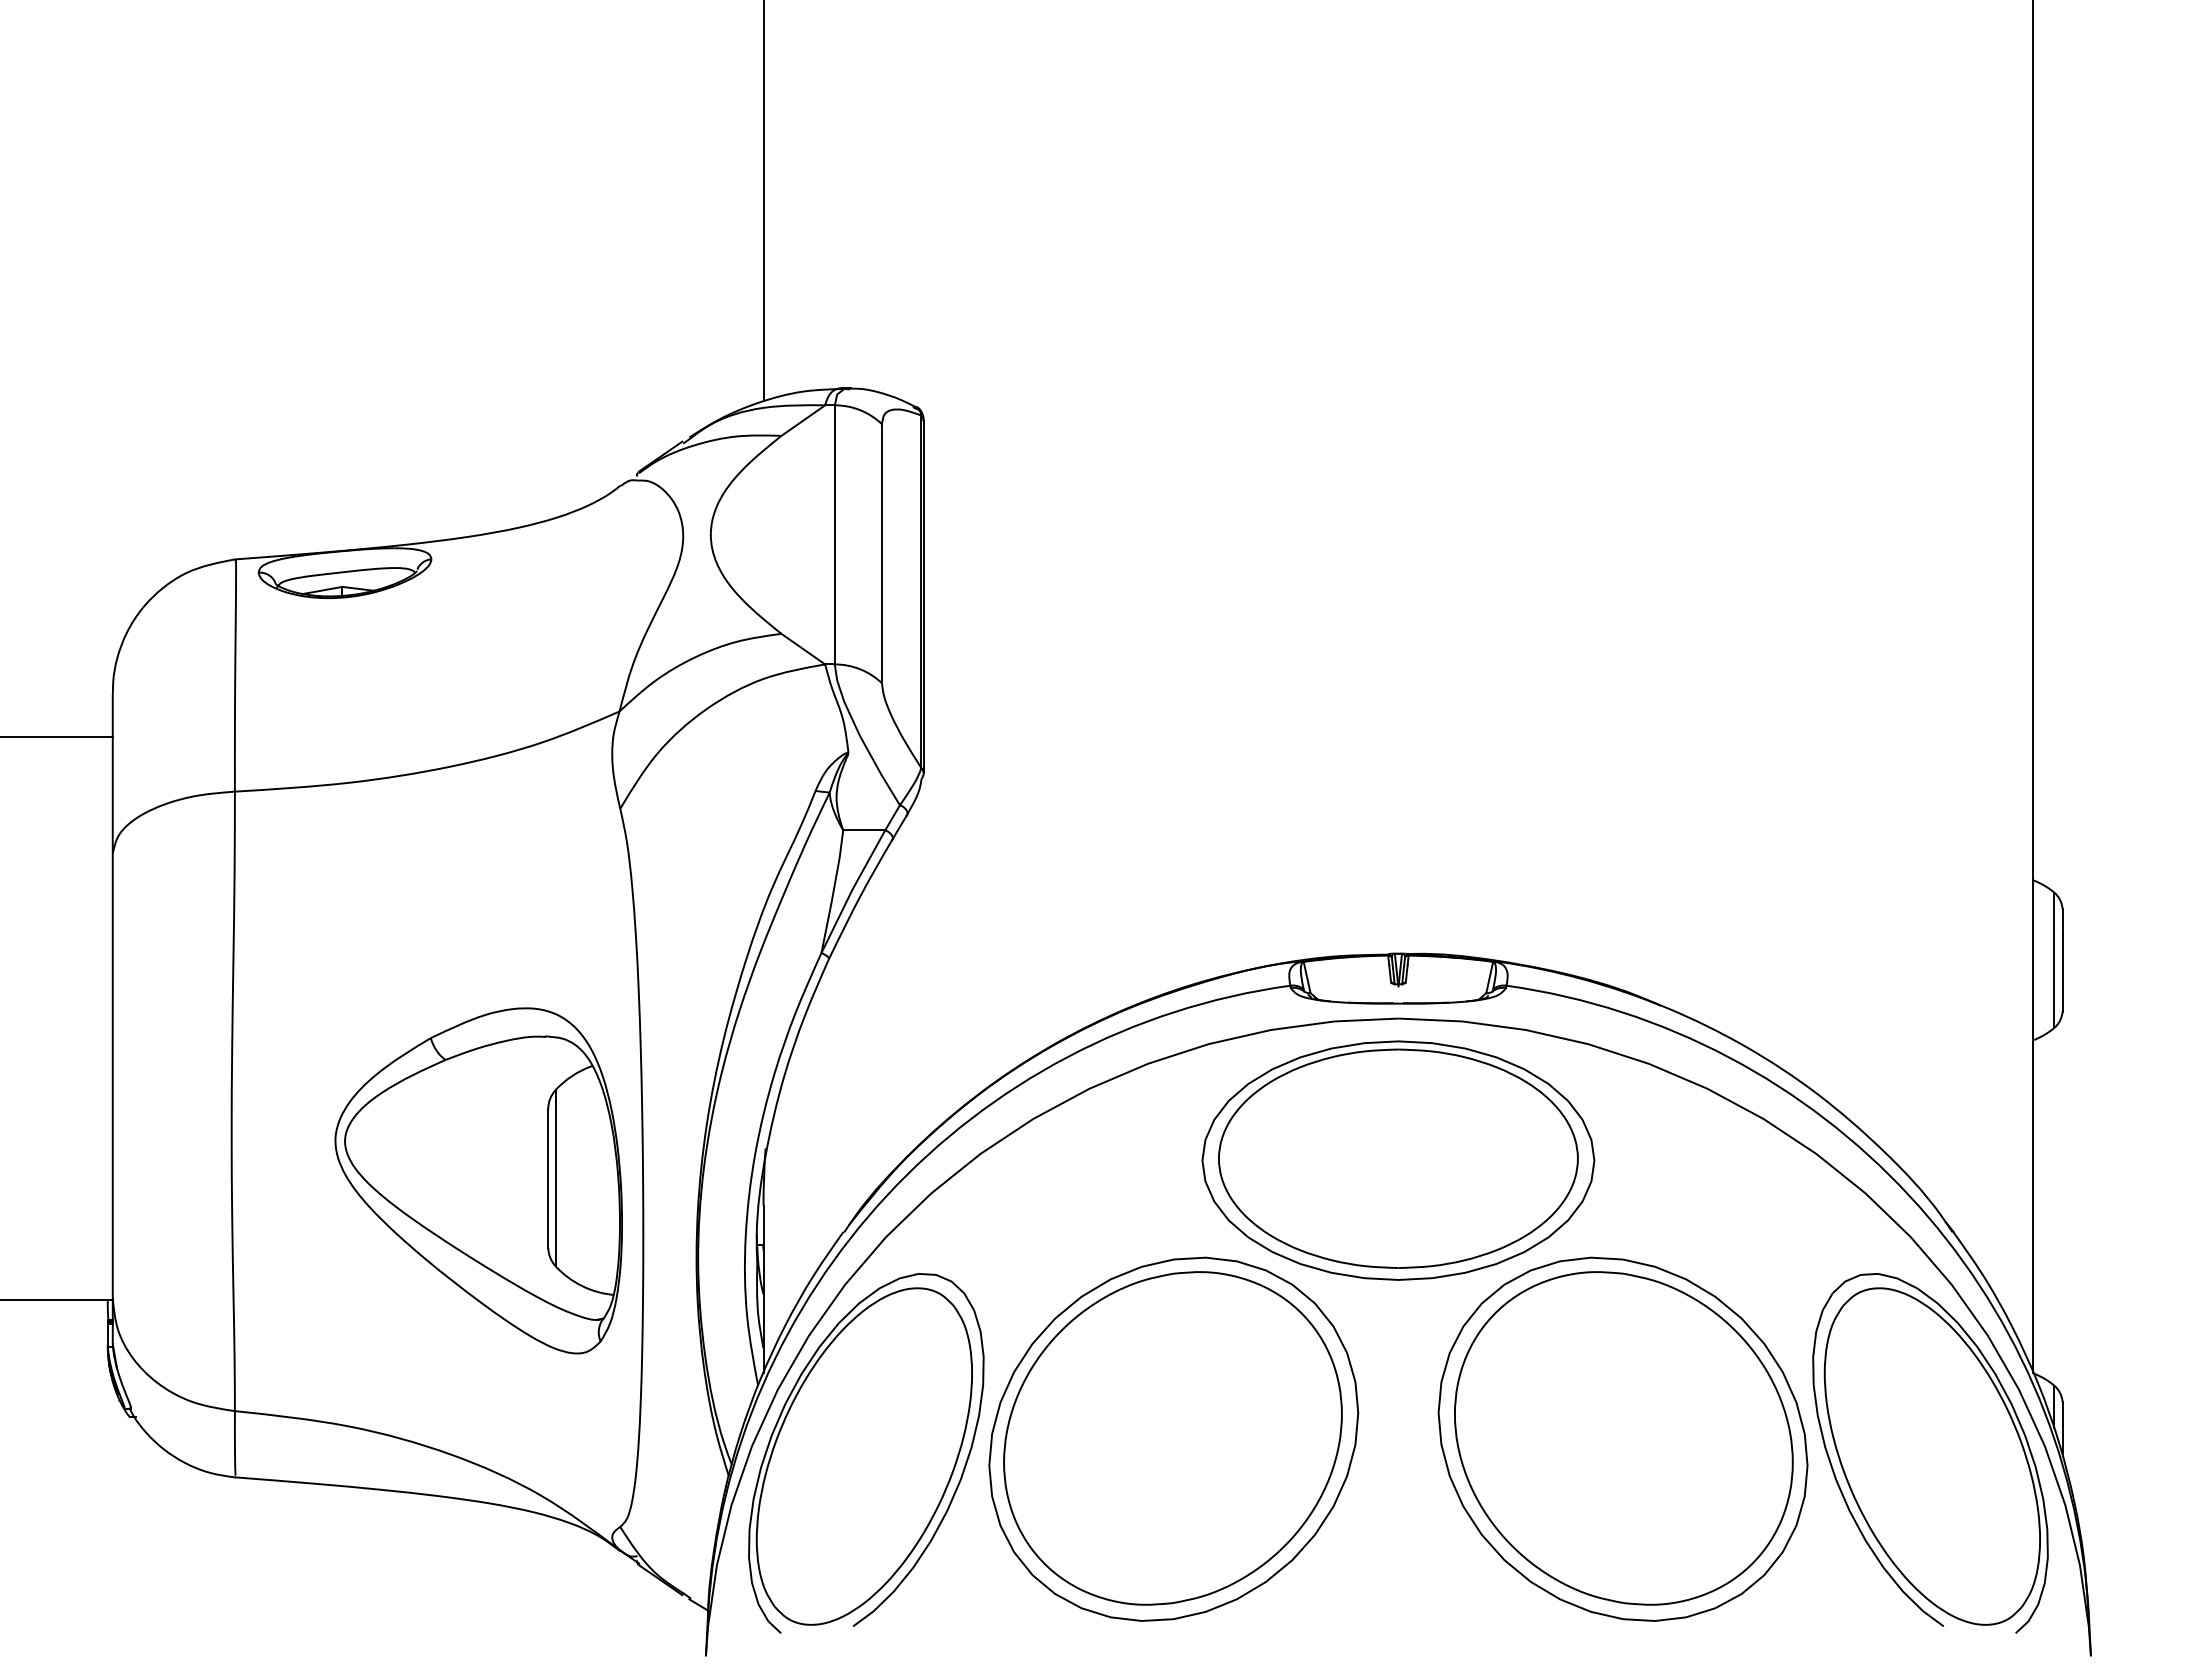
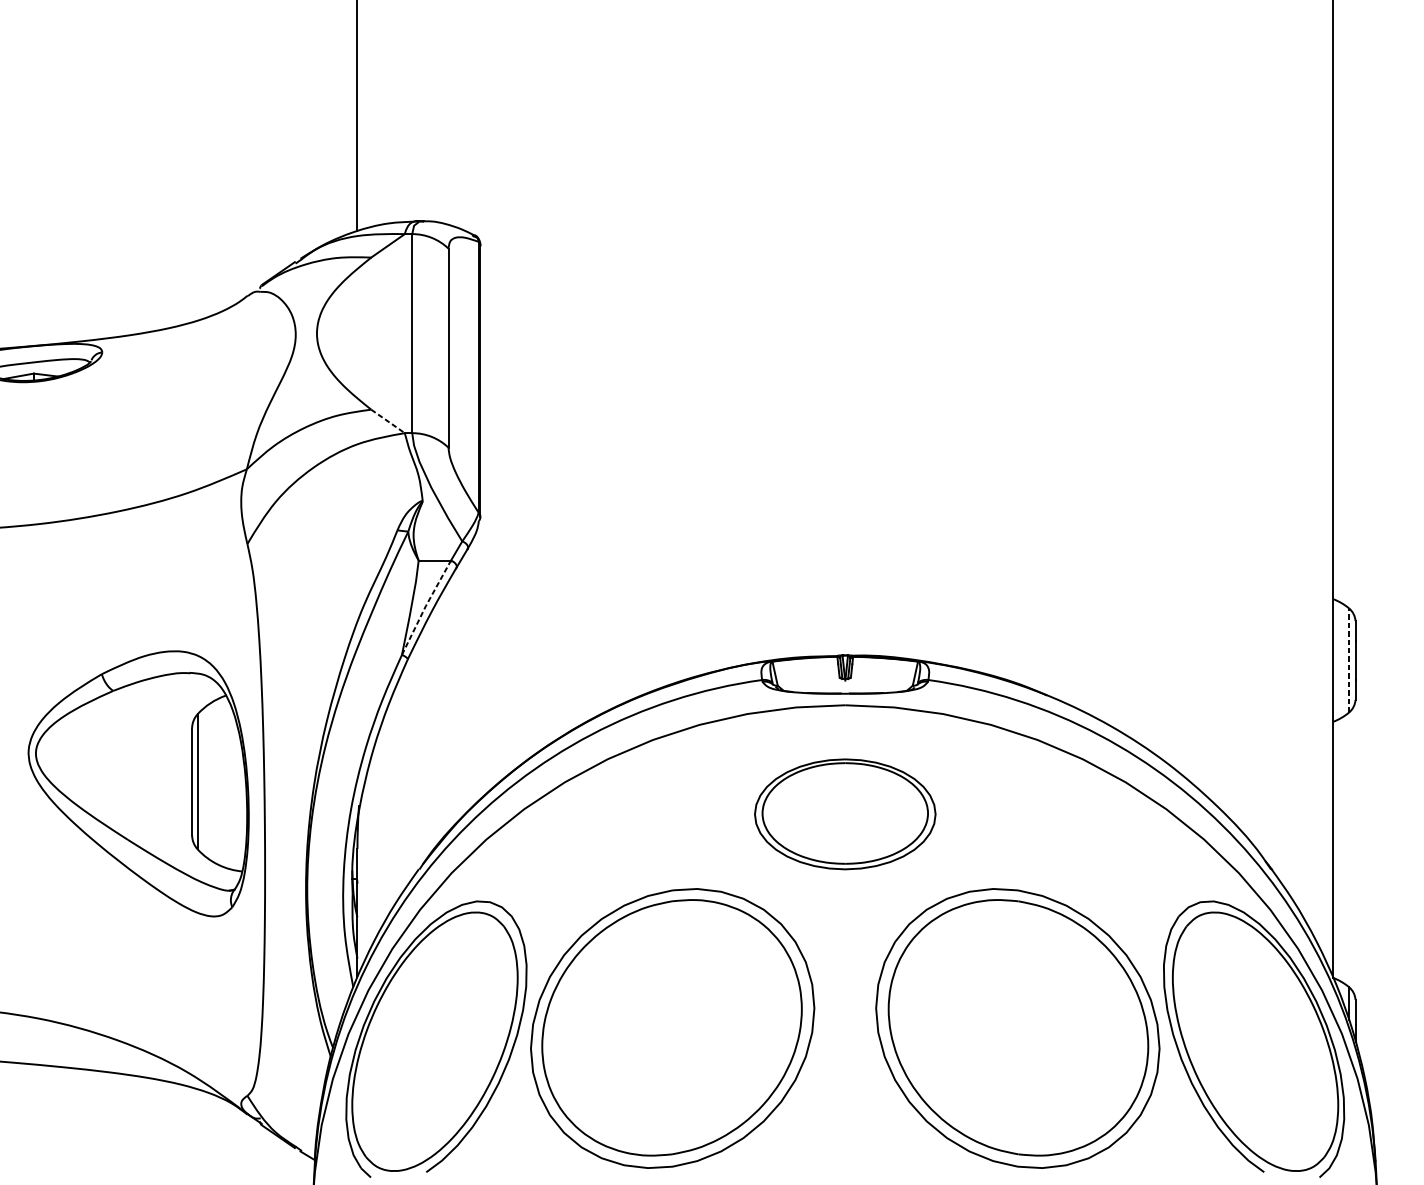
line: (803, 649) -> (388, 421), solid -> dashed
line: (852, 889) -> (425, 606), solid -> dashed
line: (2054, 960) -> (1349, 660), solid -> dashed
part: (1398, 1160) -> (845, 814), size x0.6
part: (478, 1180) -> (138, 783), moved

